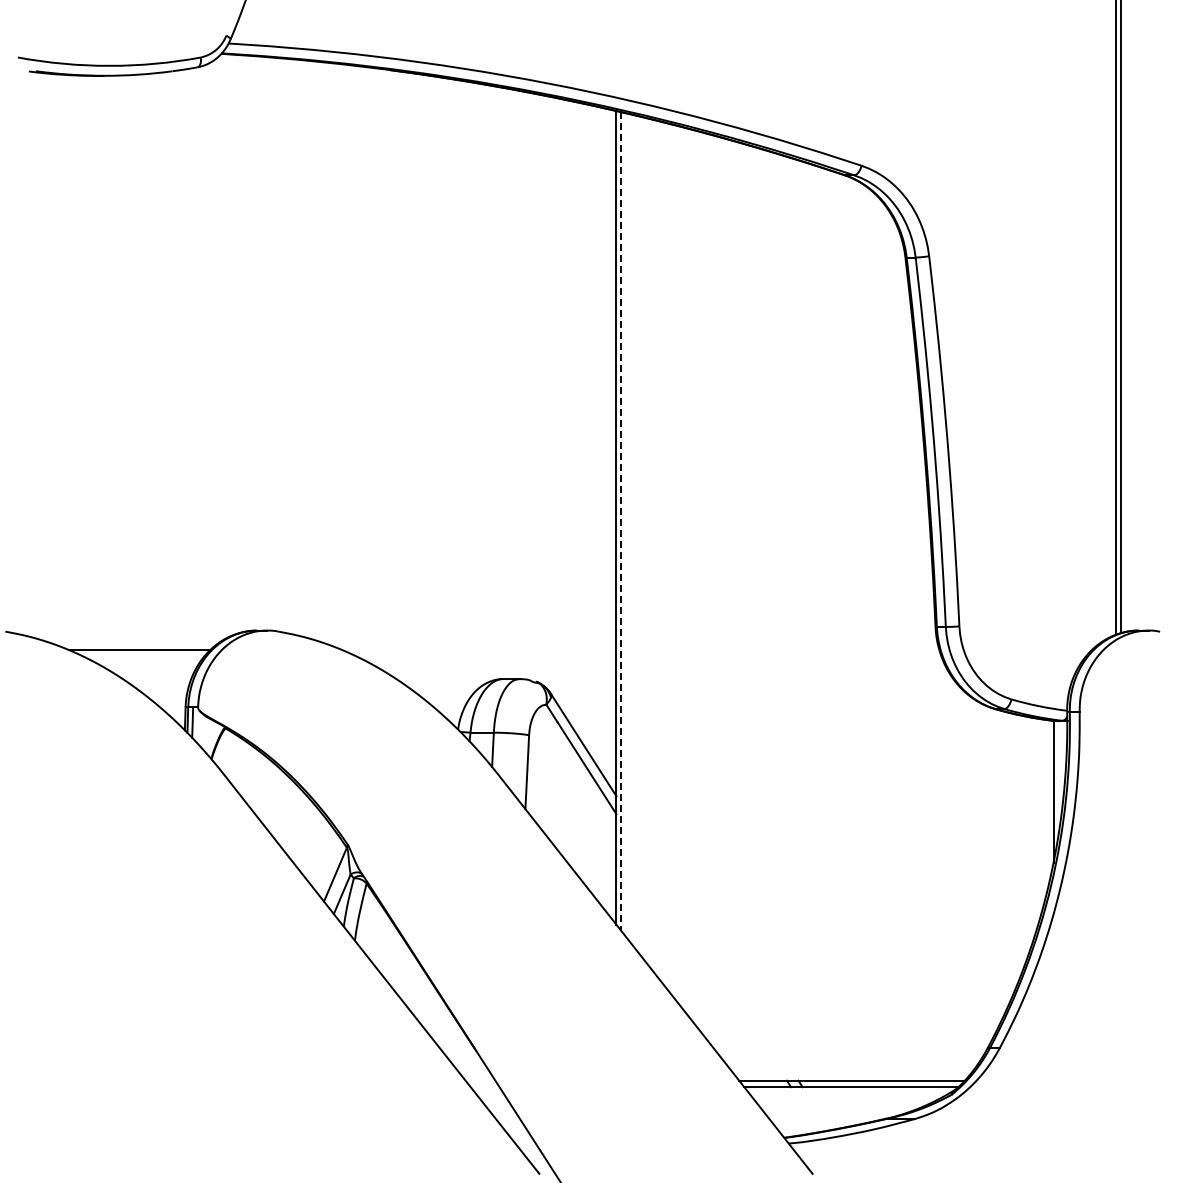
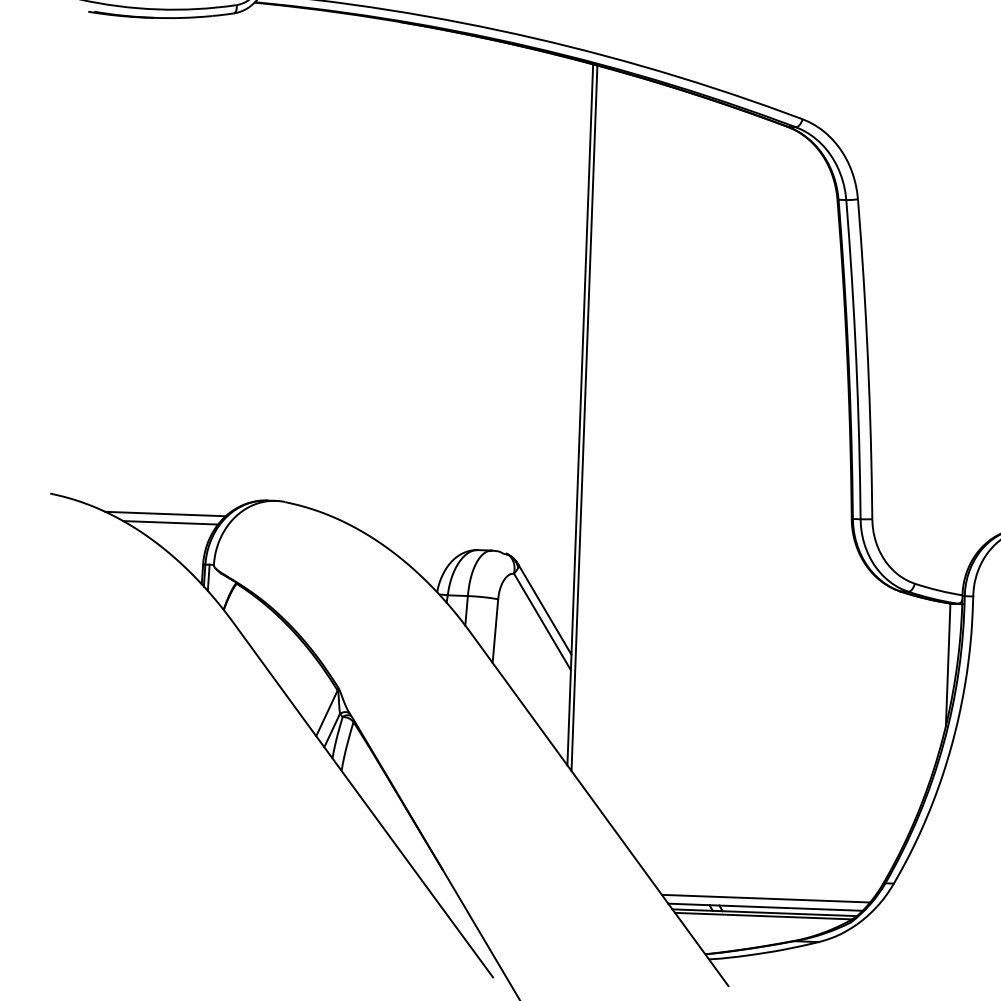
line: (621, 522) -> (584, 419), dashed -> solid
line: (146, 660) -> (170, 522), added
line: (852, 1070) -> (766, 898), added
line: (849, 1091) -> (762, 916), added

